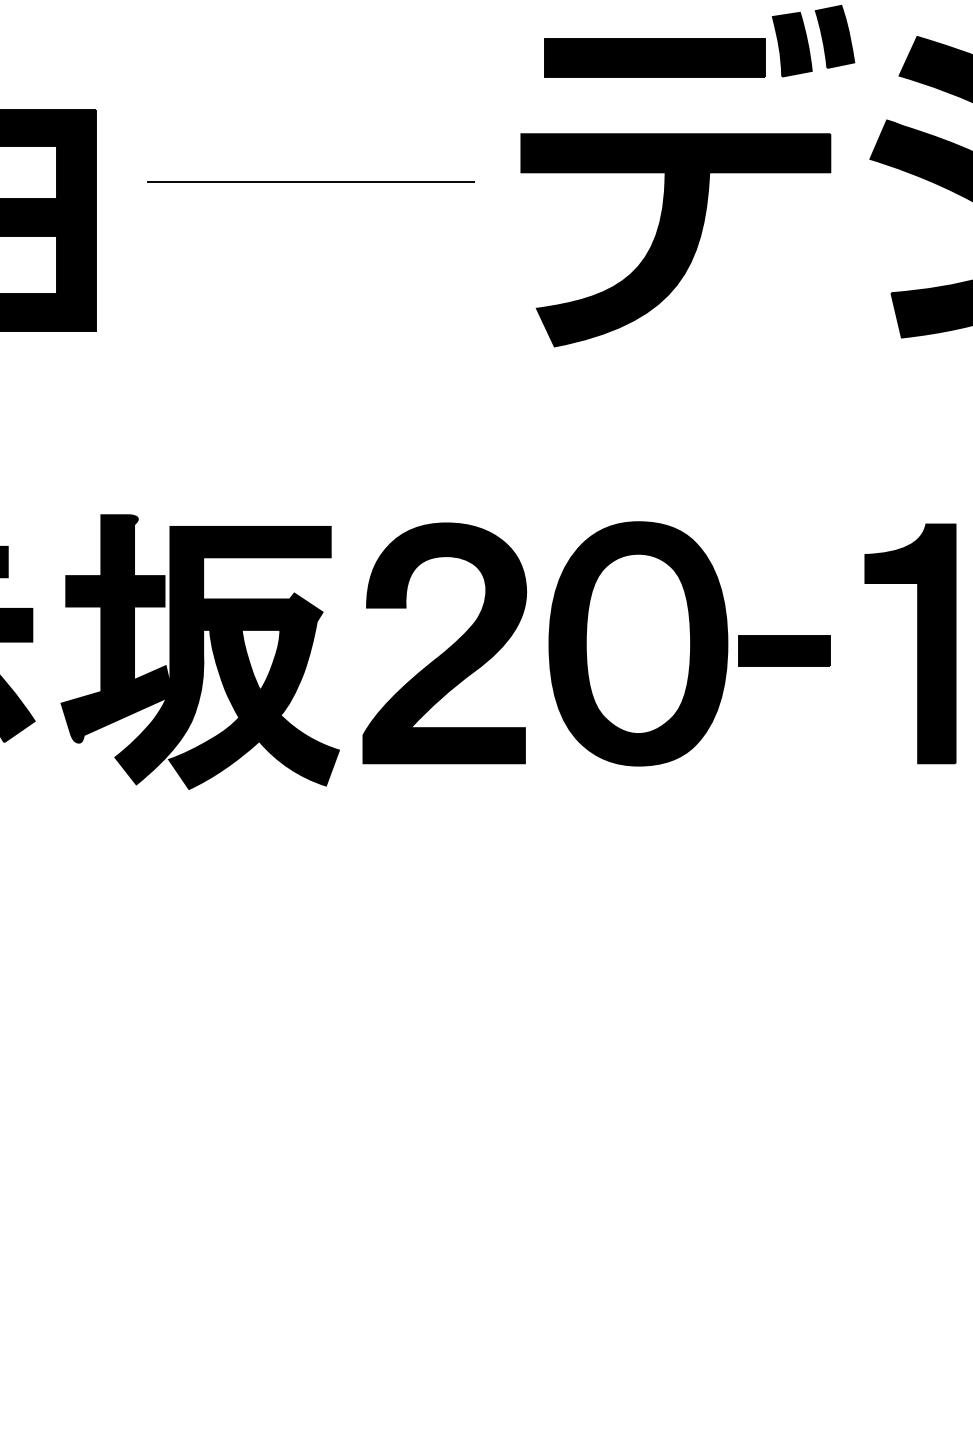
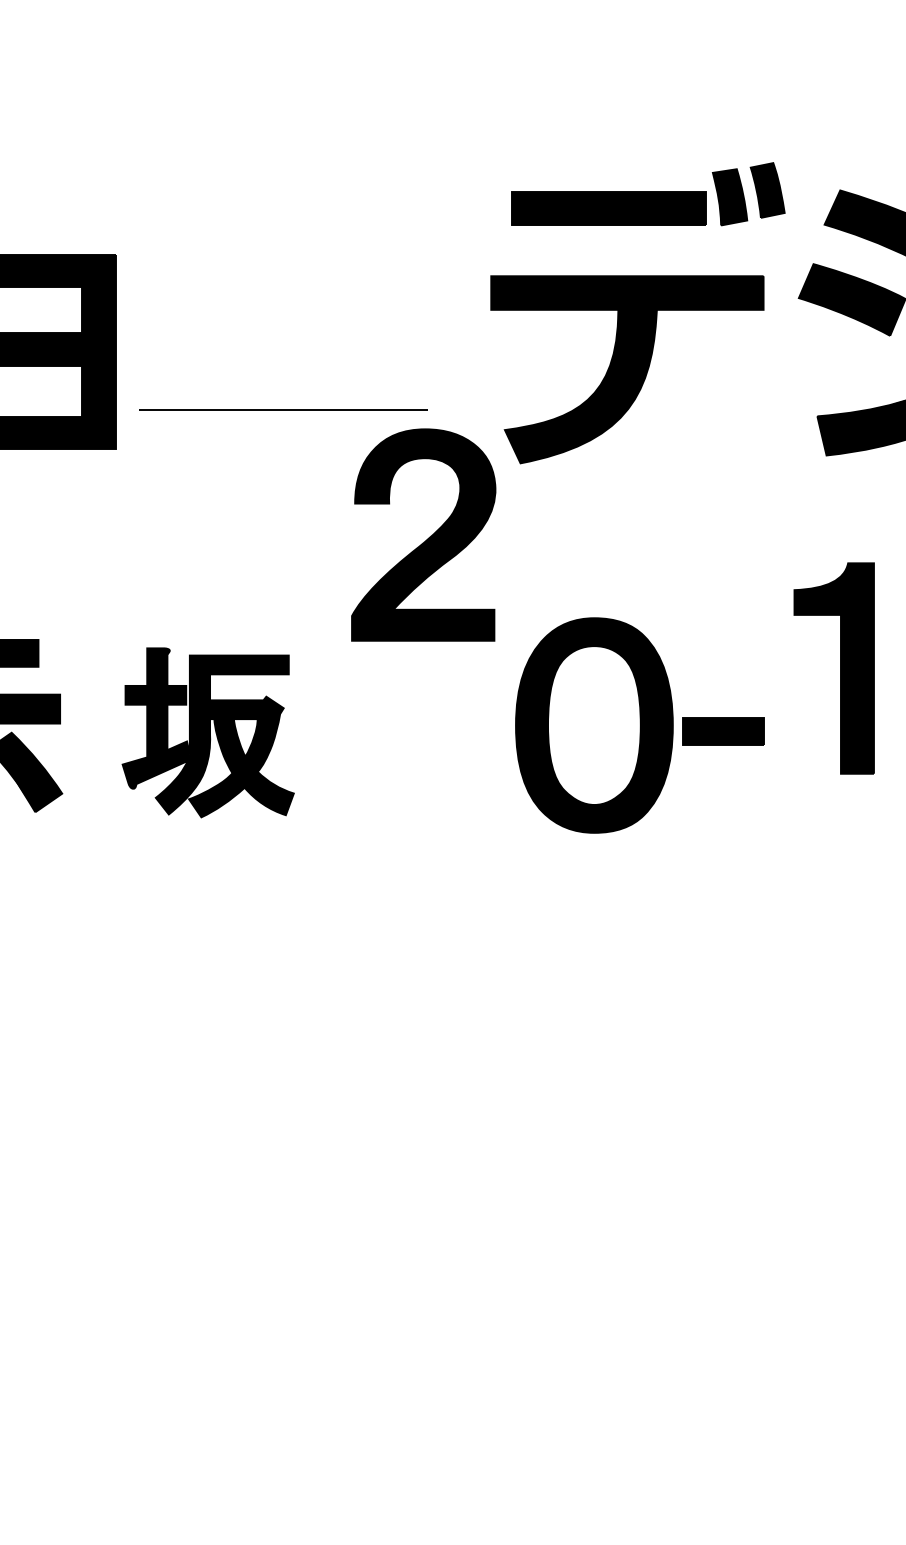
line: (310, 181) -> (283, 409), moved
part: (444, 642) -> (423, 534), moved
part: (917, 643) -> (840, 668), moved
part: (200, 651) -> (208, 732), size x0.7

